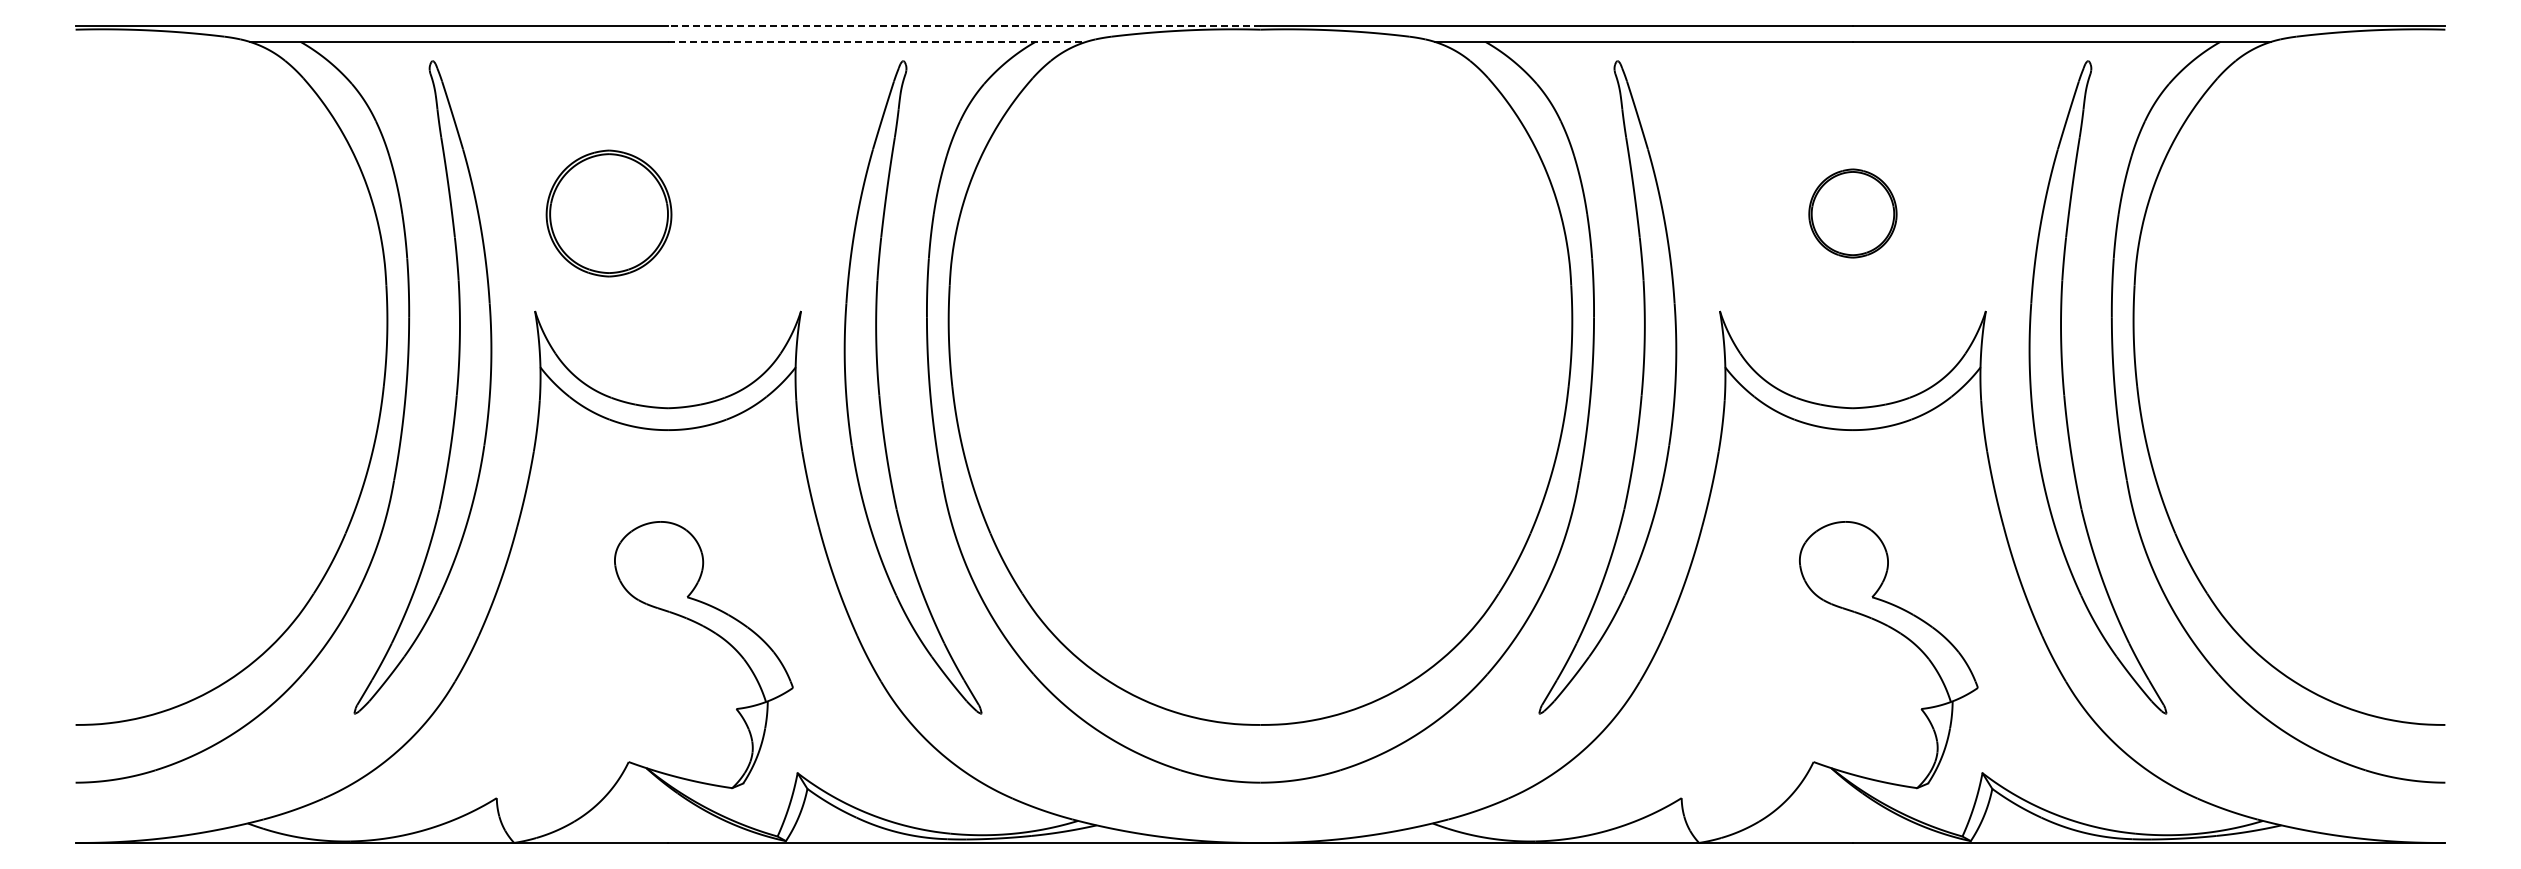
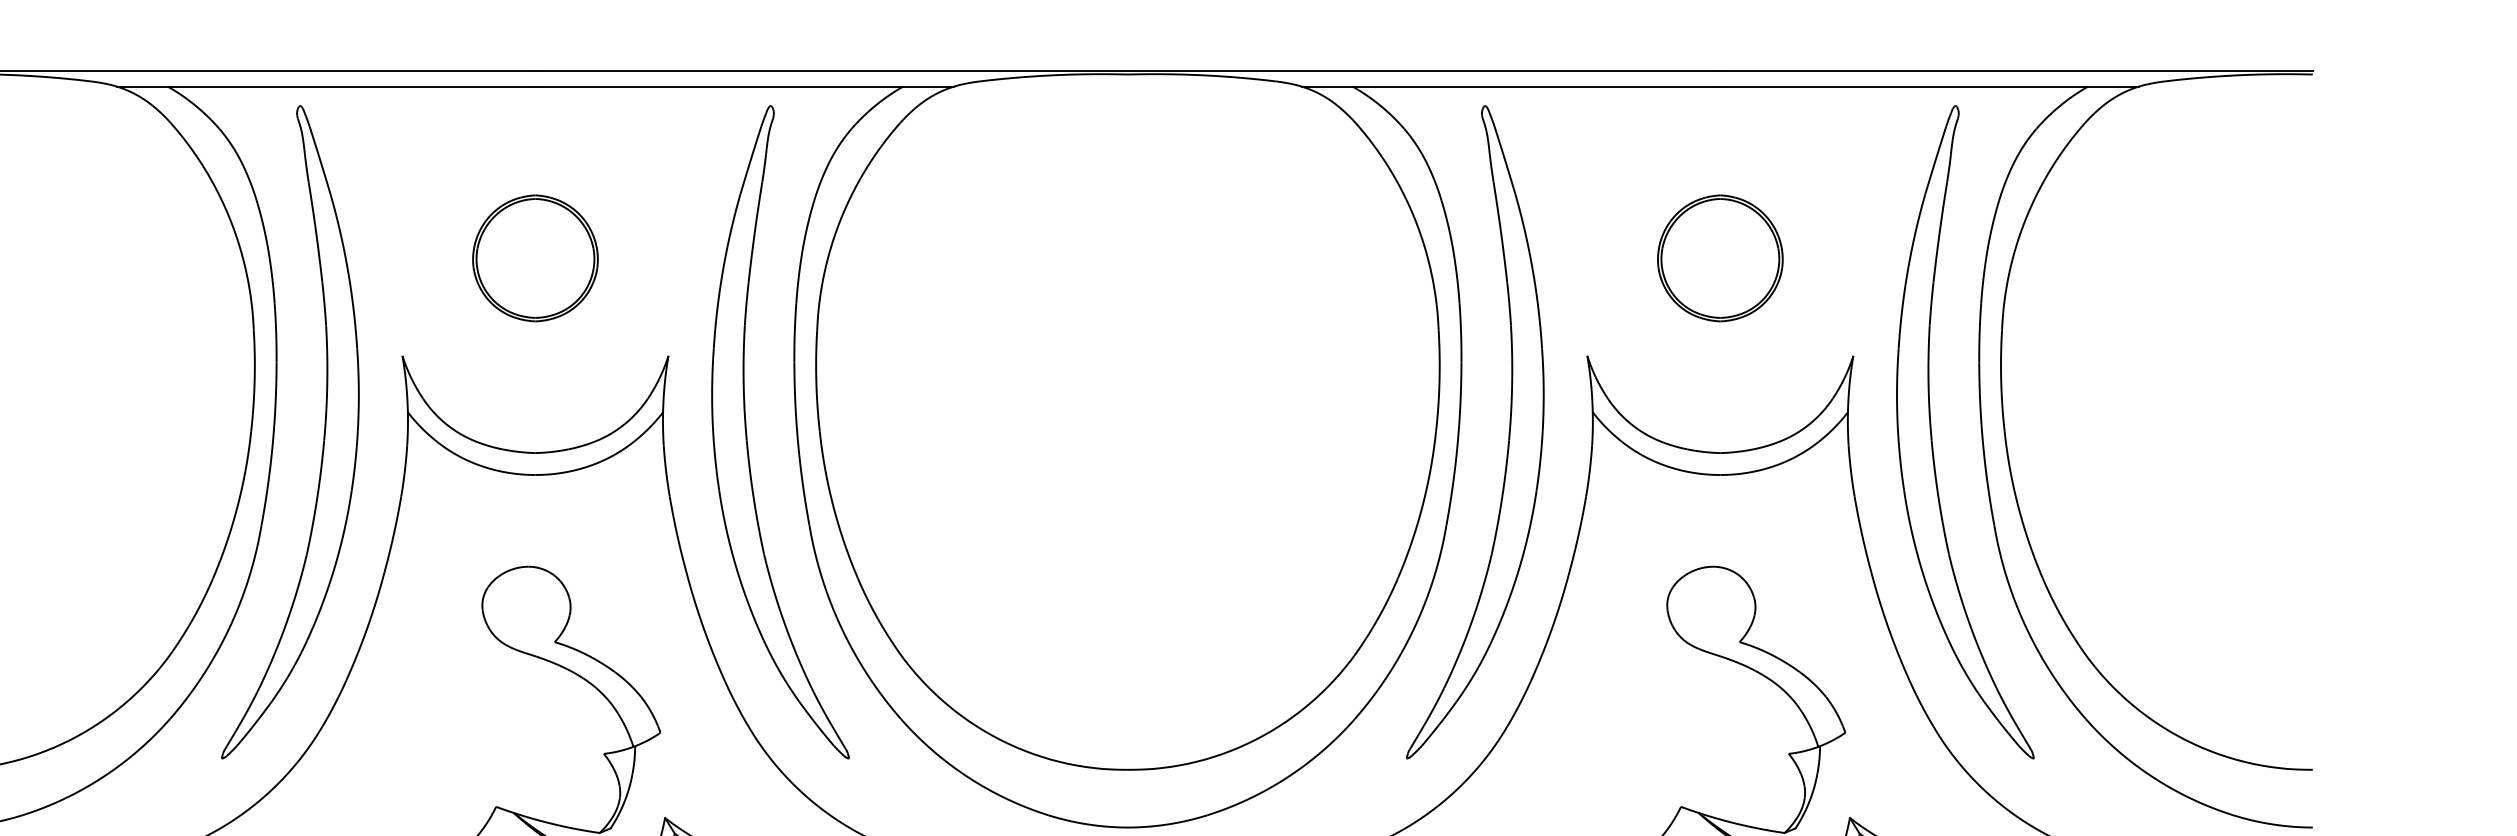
line: (963, 26) -> (830, 71), dashed -> solid
line: (877, 41) -> (744, 86), dashed -> solid
part: (608, 213) -> (534, 258), moved
part: (1852, 213) -> (1719, 258), size x1.43

